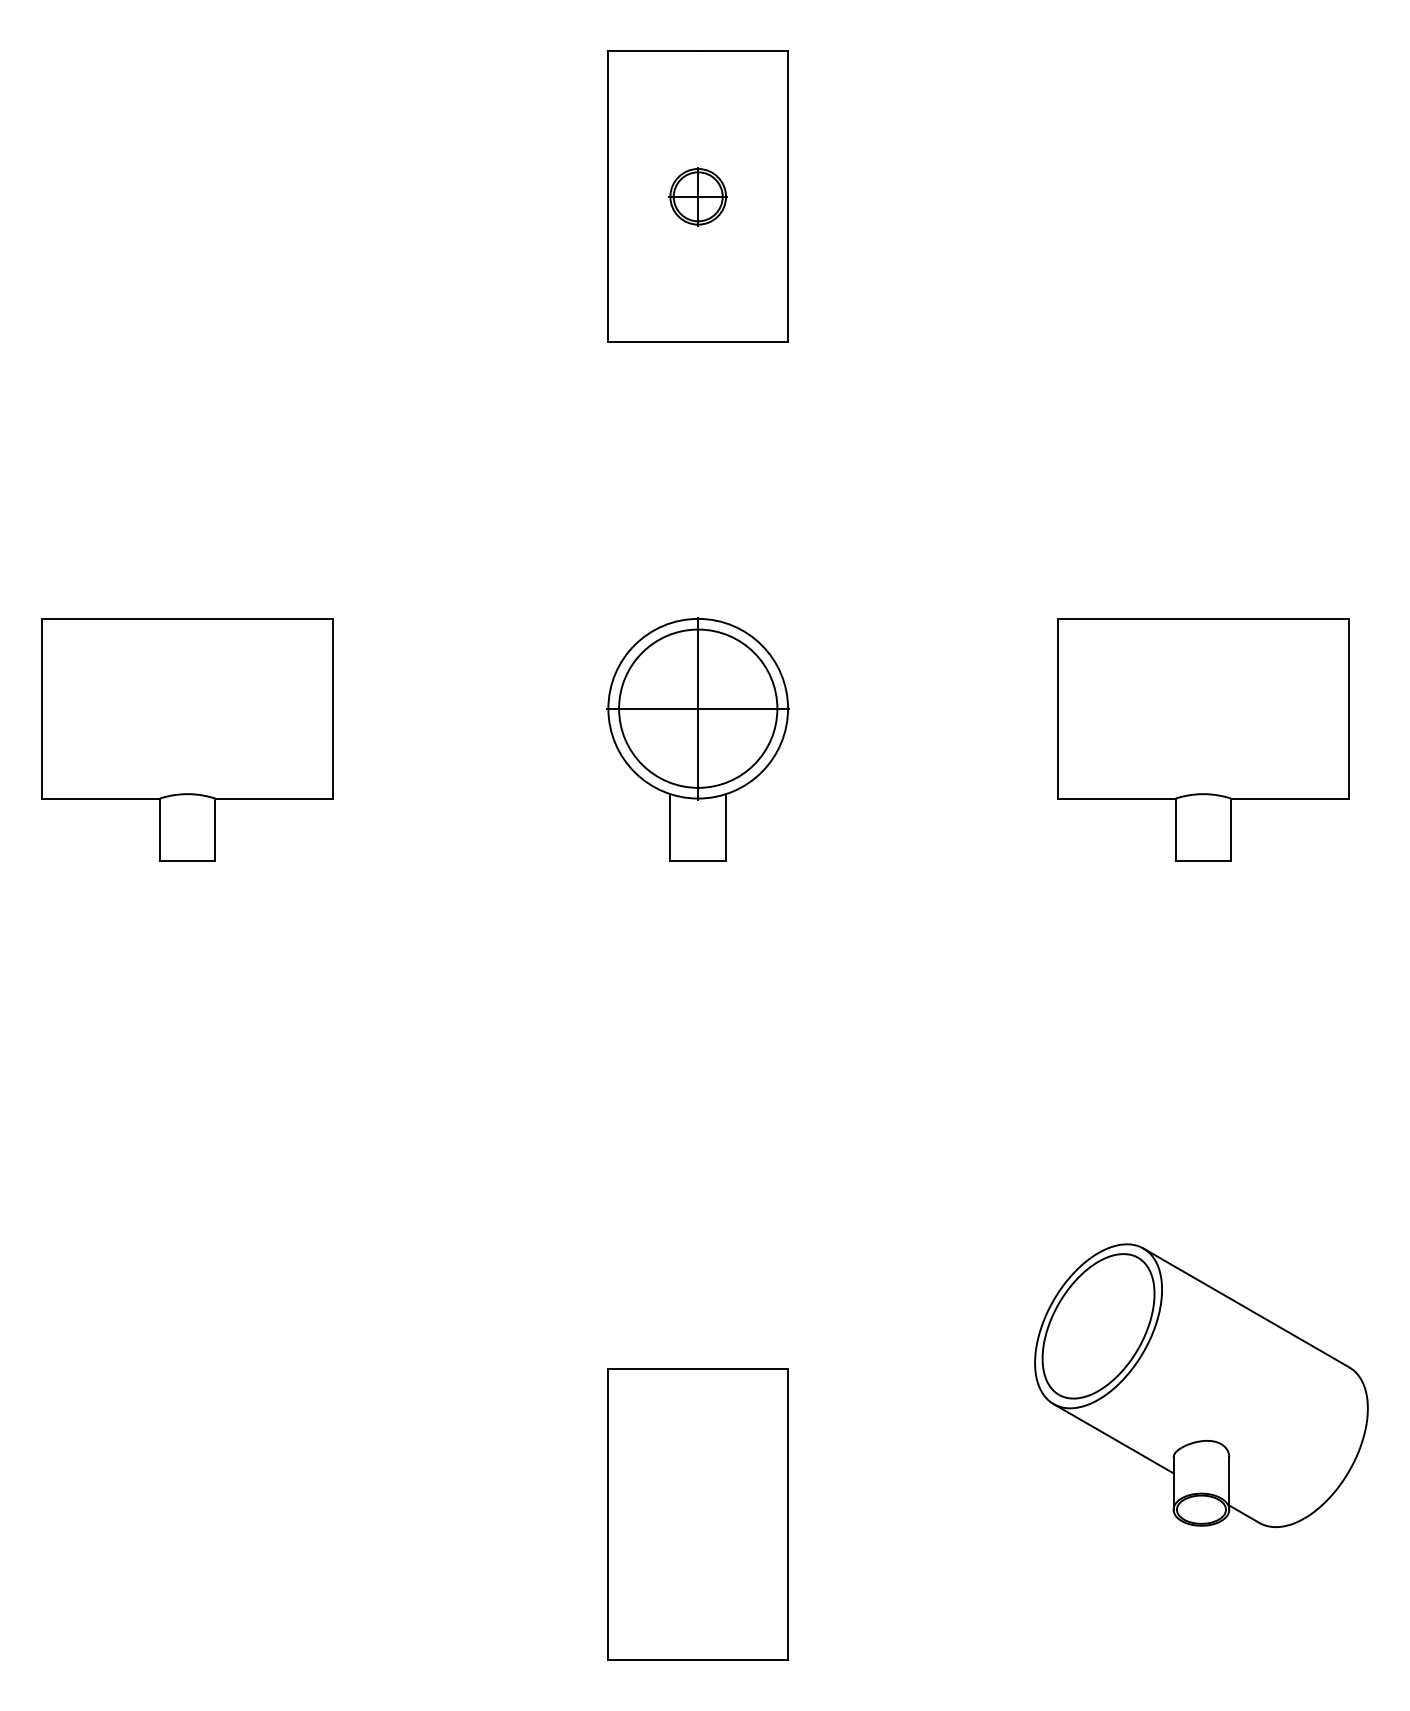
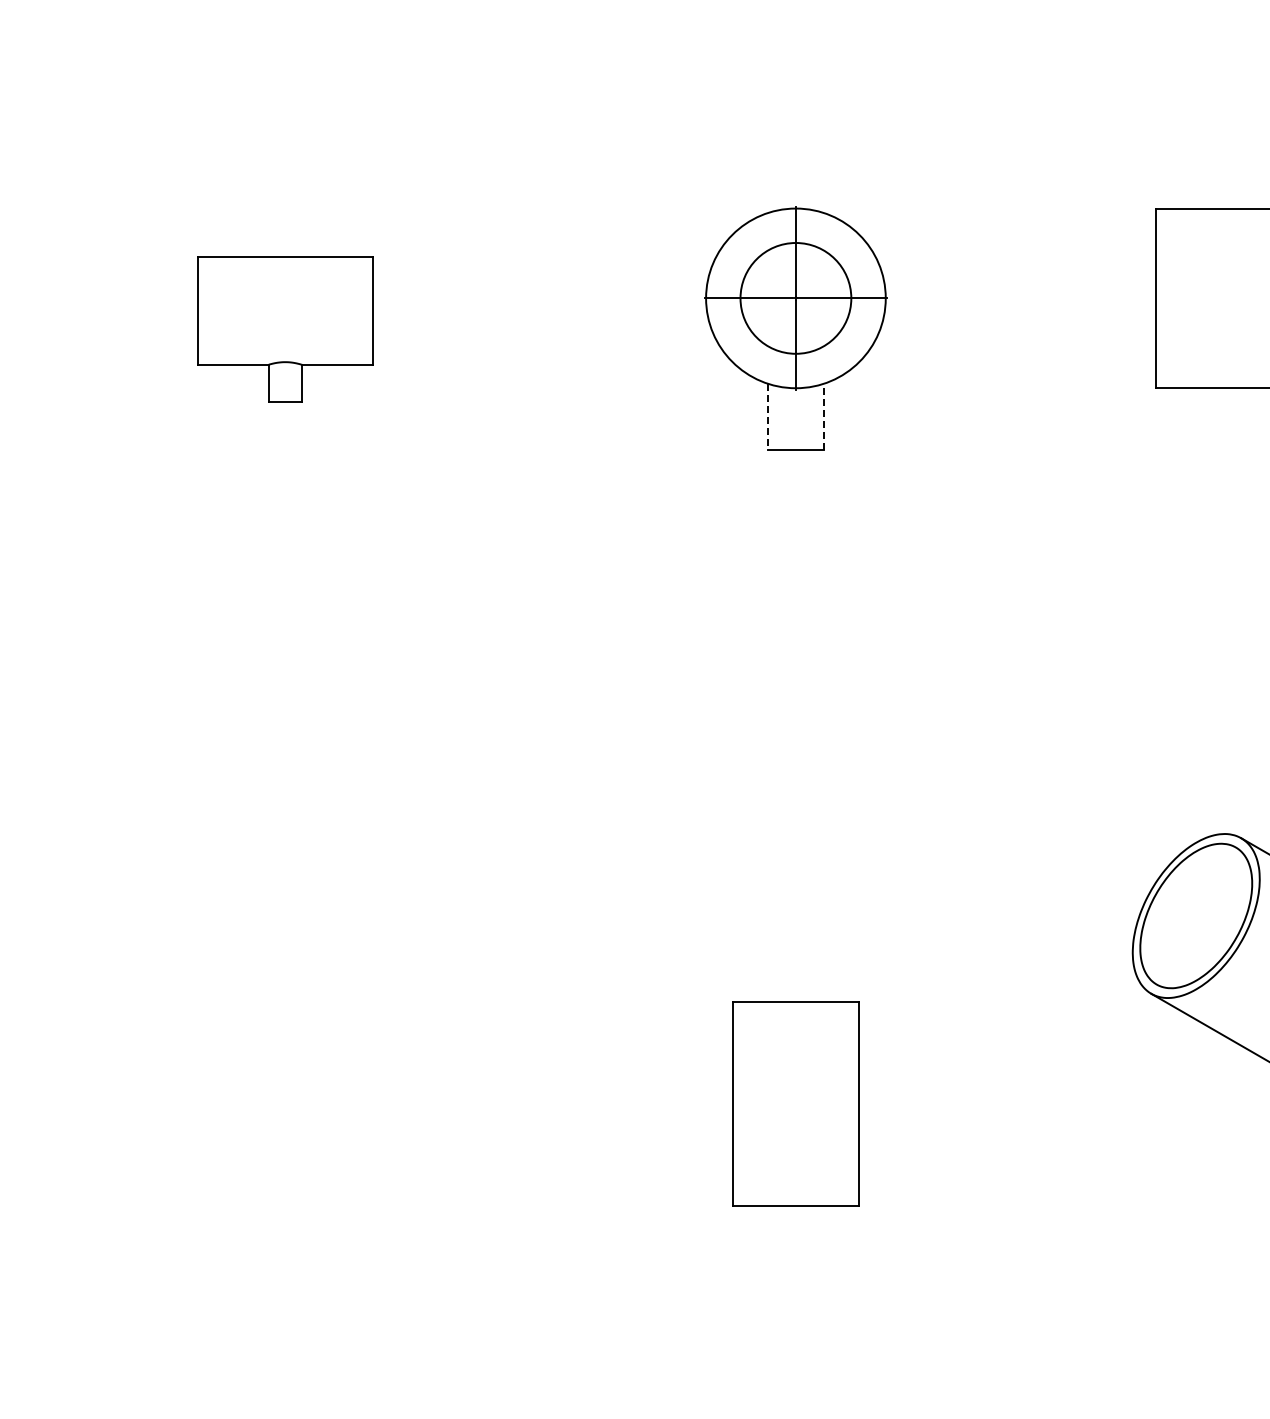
circle: (698, 708) -> (796, 298), size x0.7
part: (187, 739) -> (285, 329), size x0.6
line: (726, 826) -> (824, 416), solid -> dashed
line: (670, 827) -> (768, 417), solid -> dashed
part: (697, 1514) -> (795, 1104), size x0.7

